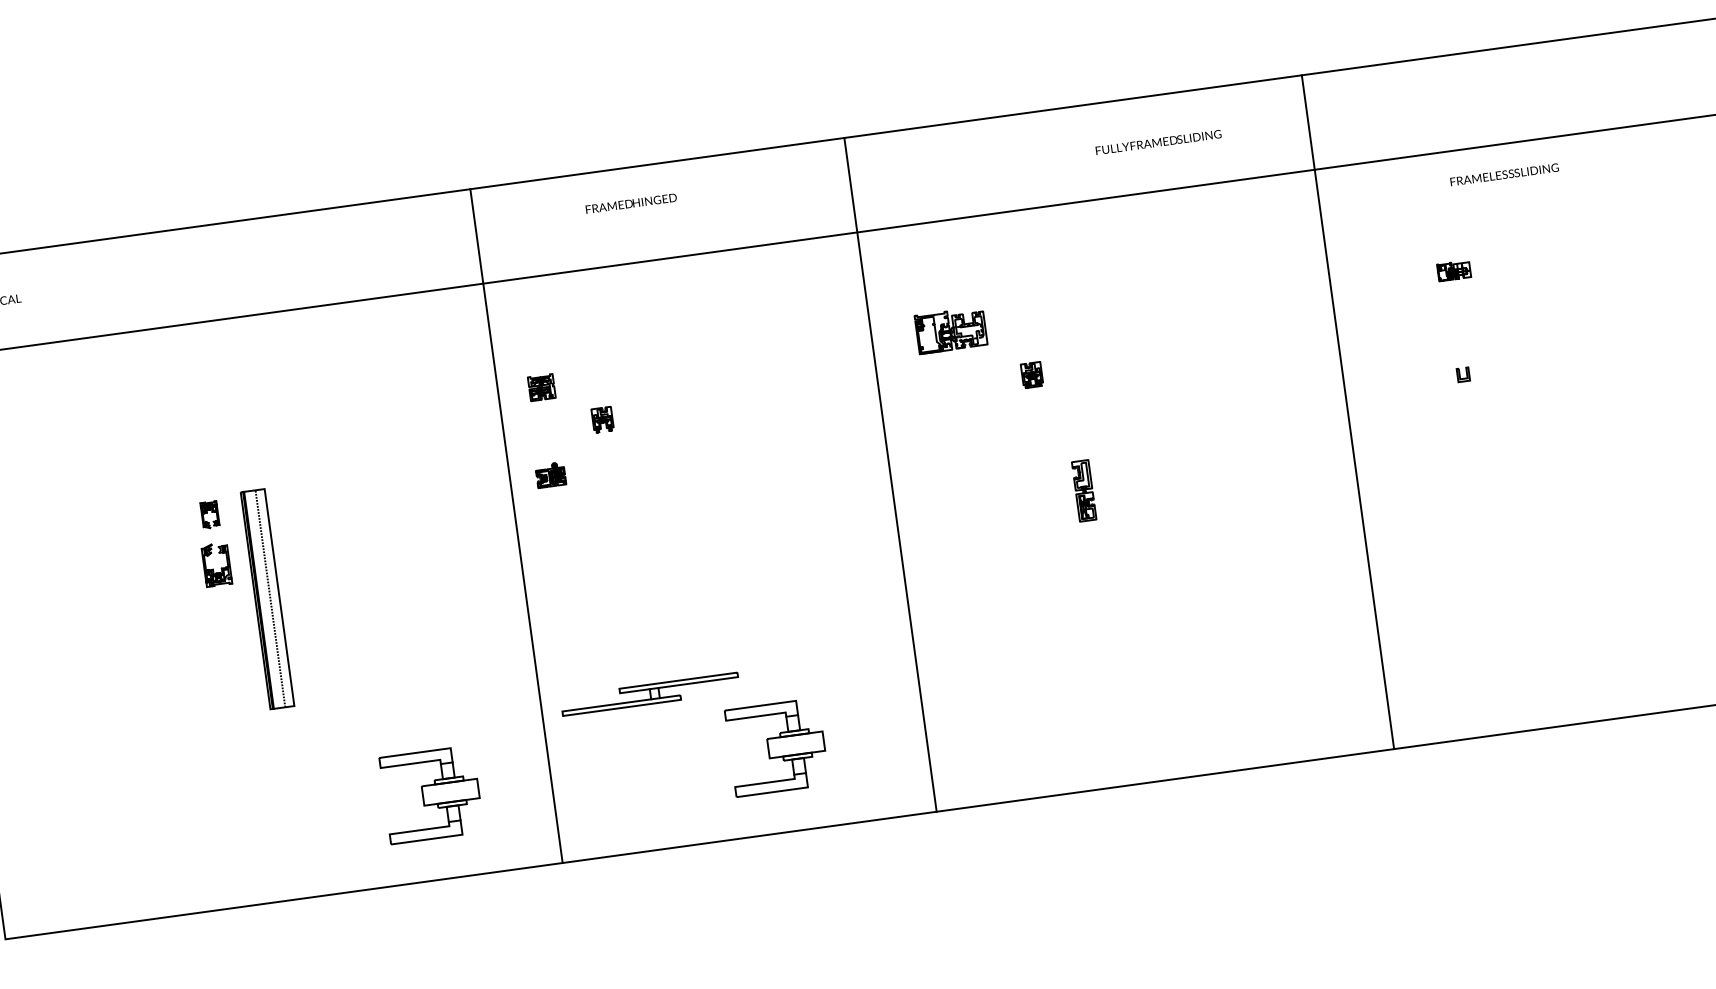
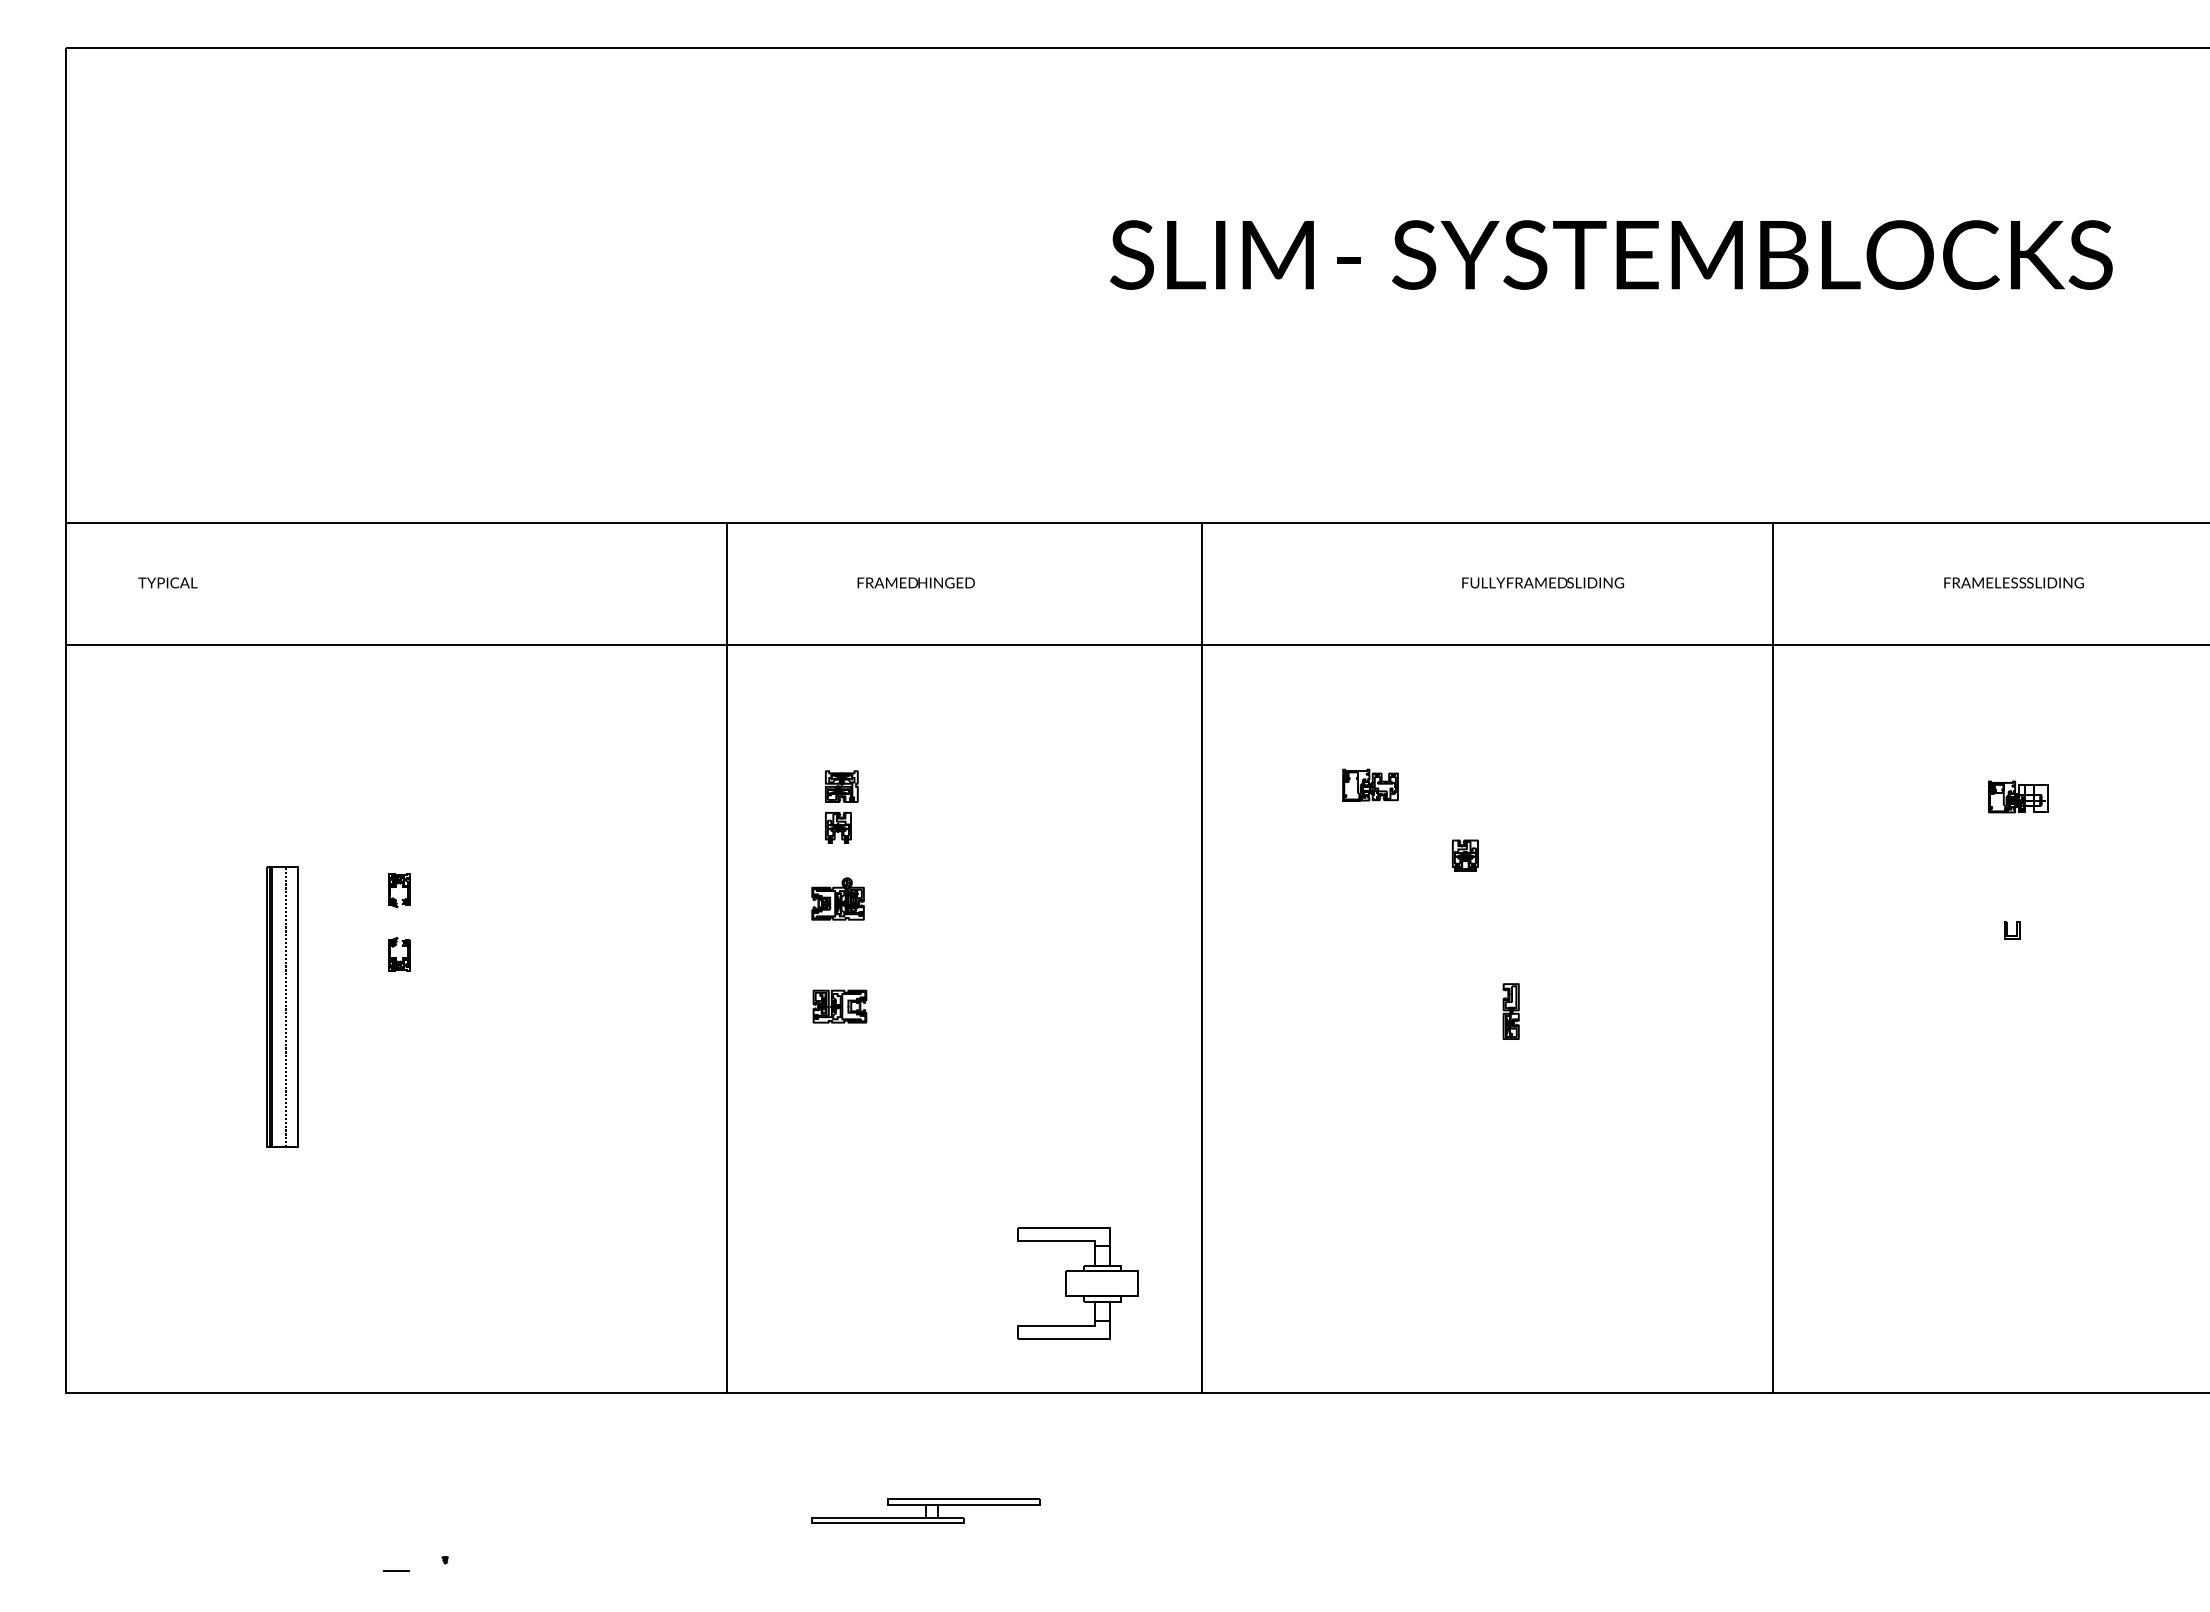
text: (1158, 142) -> (1543, 582), moved
text: (1504, 174) -> (2013, 582), moved
text: (630, 203) -> (915, 582), moved
part: (1454, 270) -> (2018, 796), size x1.43
part: (951, 329) -> (1370, 784), size x0.62
line: (1348, 412) -> (1773, 957), moved
part: (602, 419) -> (838, 827), moved
part: (550, 474) -> (837, 898), size x1.43
line: (890, 474) -> (1201, 957), moved
part: (1083, 490) -> (1510, 1011), size x0.71
line: (516, 525) -> (726, 957), moved
part: (563, 558) -> (839, 1006), added
part: (217, 564) -> (399, 954), size x0.62
part: (267, 598) -> (282, 1006), moved
part: (649, 693) -> (925, 1510), moved
part: (431, 794) -> (631, 1283), removed

